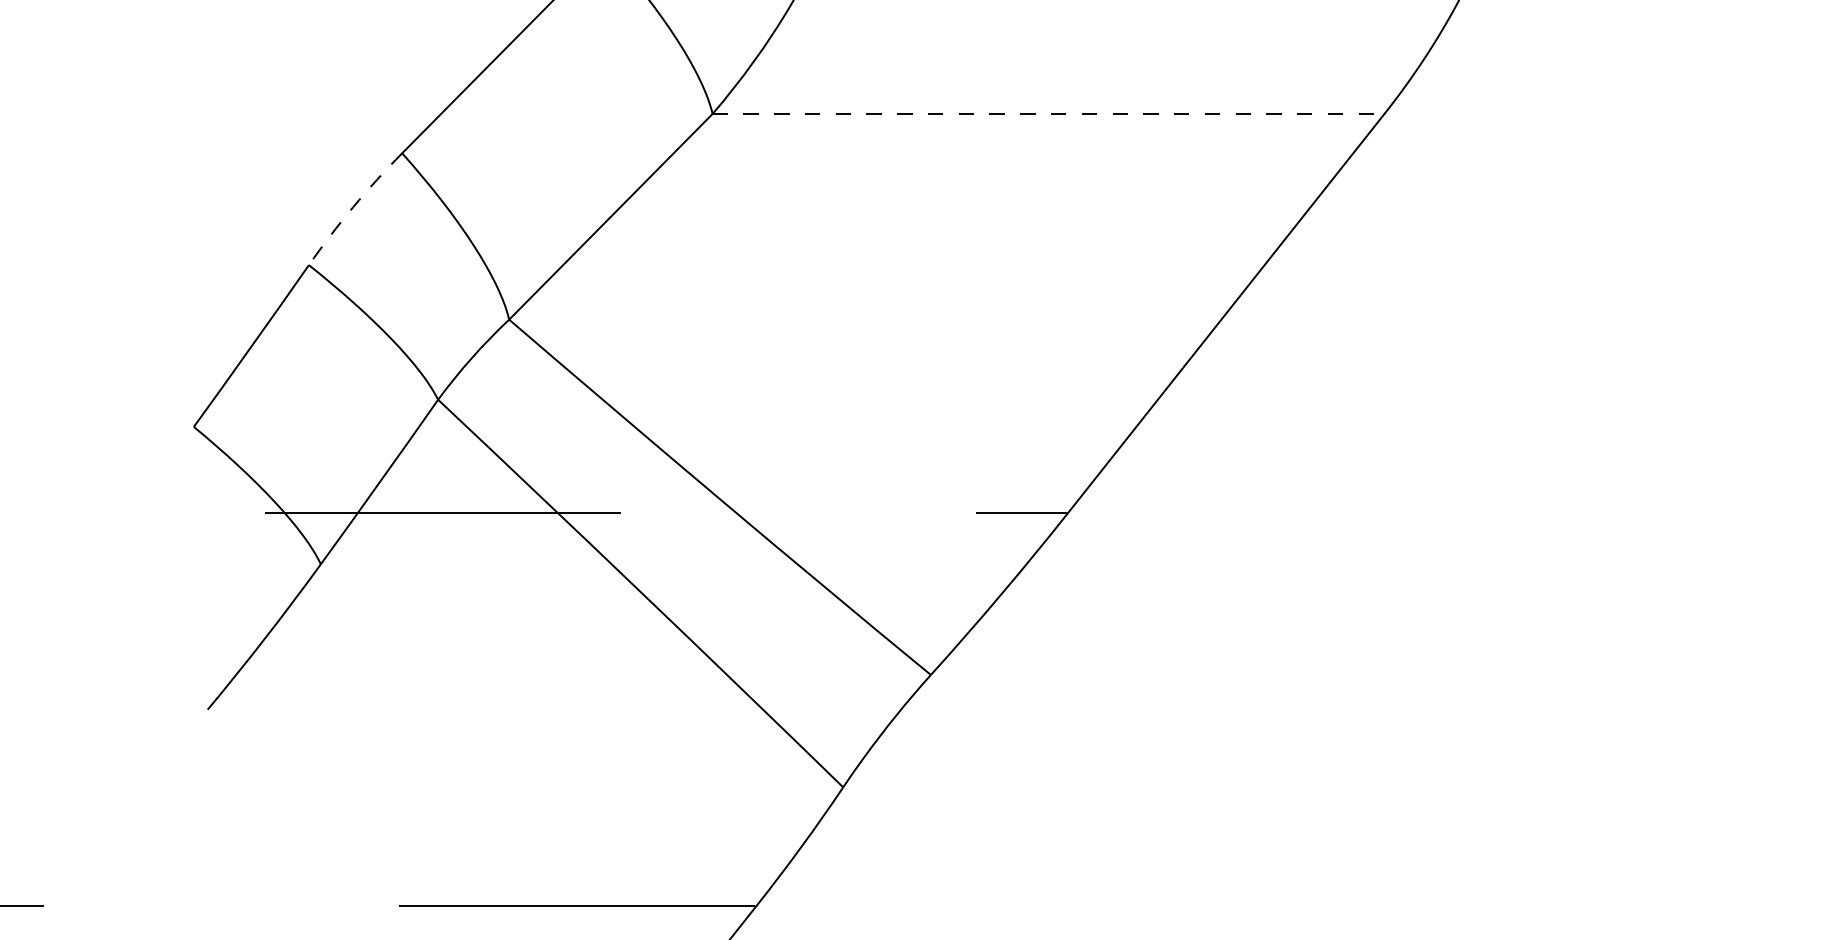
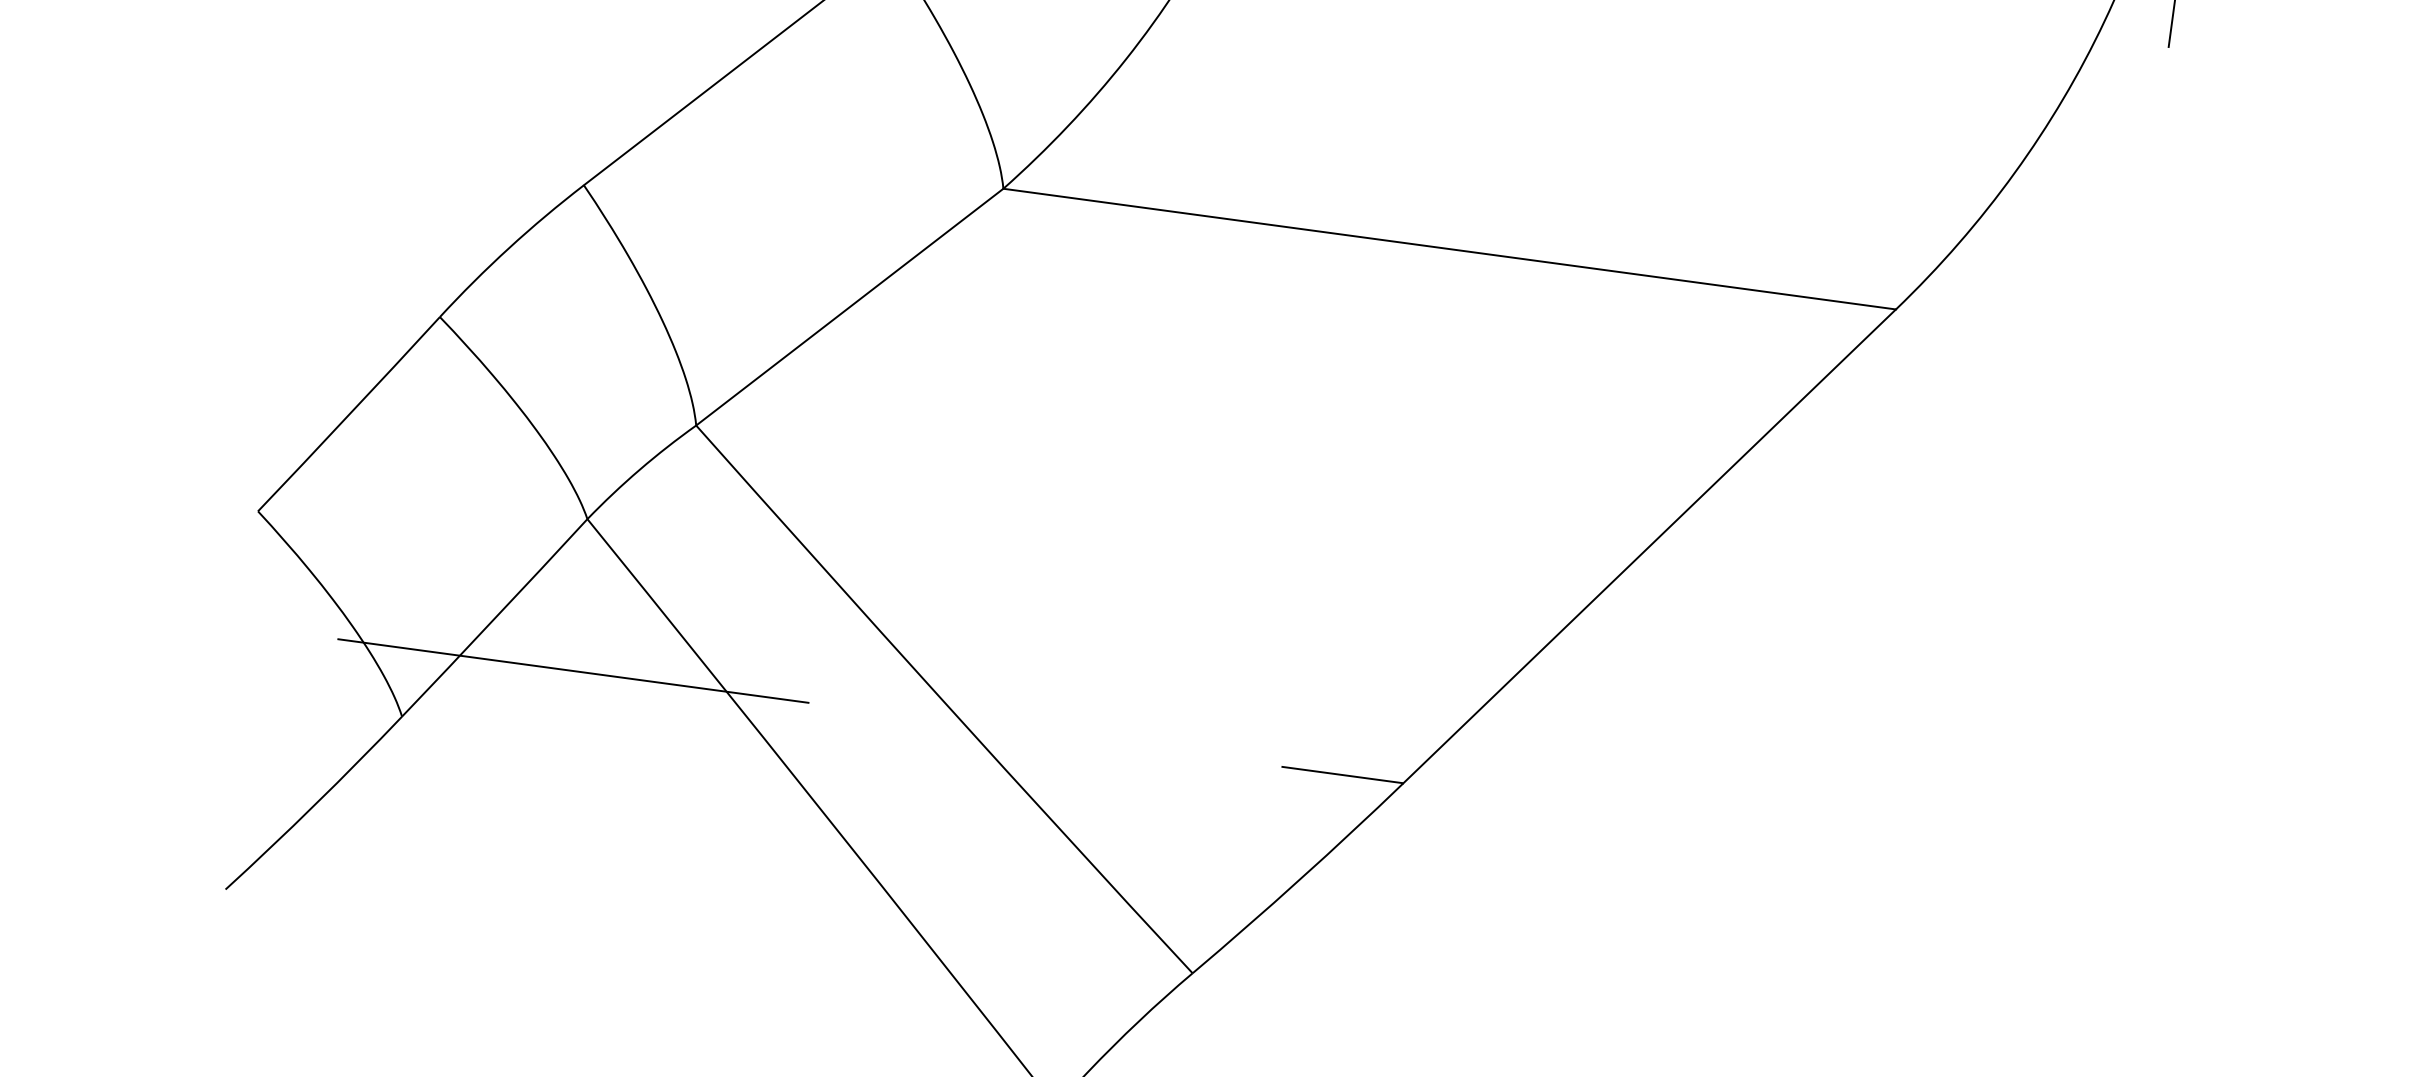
line: (1048, 113) -> (1449, 248), dashed -> solid
arc: (353, 207) -> (509, 248), dashed -> solid

